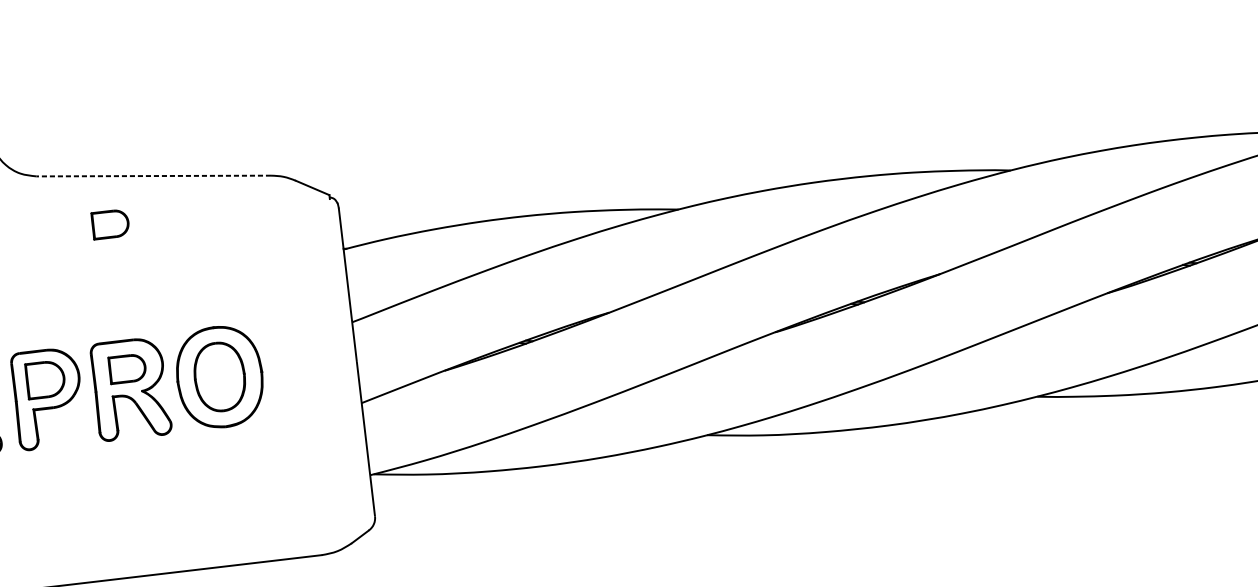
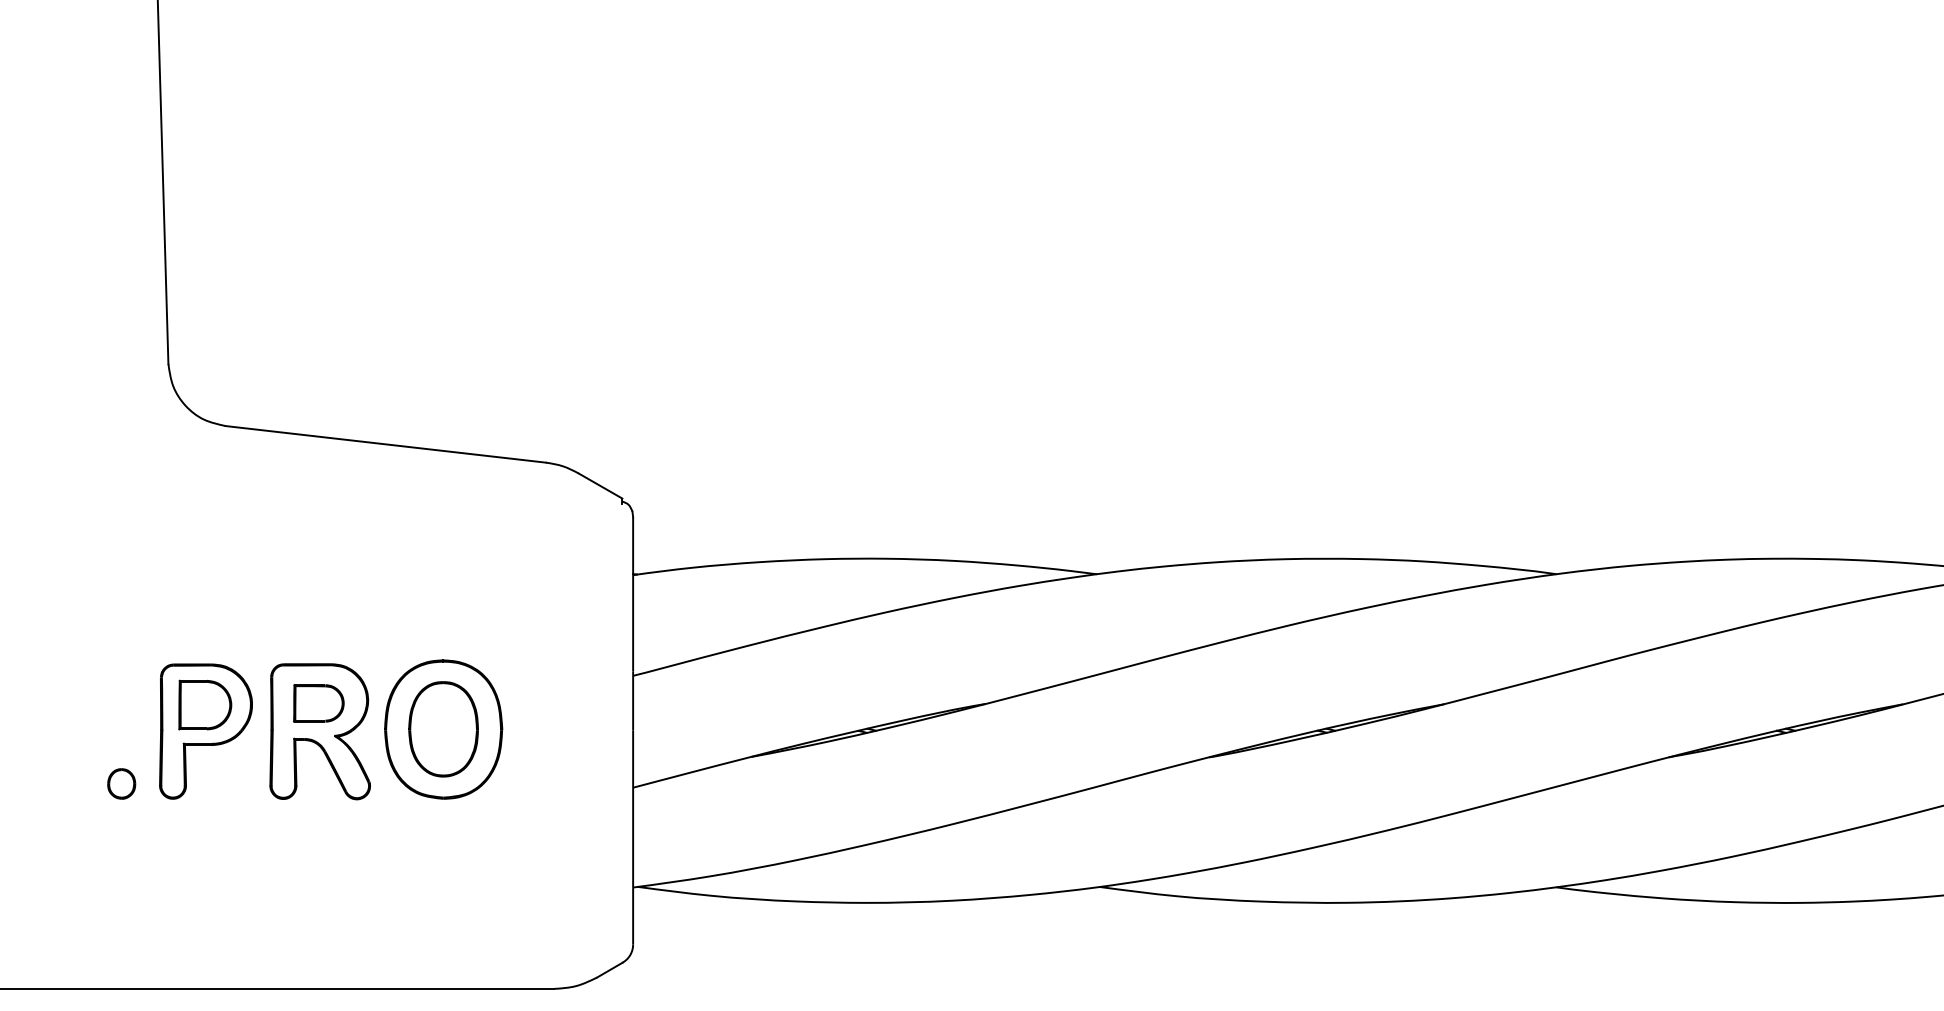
line: (153, 176) -> (385, 444), dashed -> solid
part: (110, 224) -> (318, 503), removed

